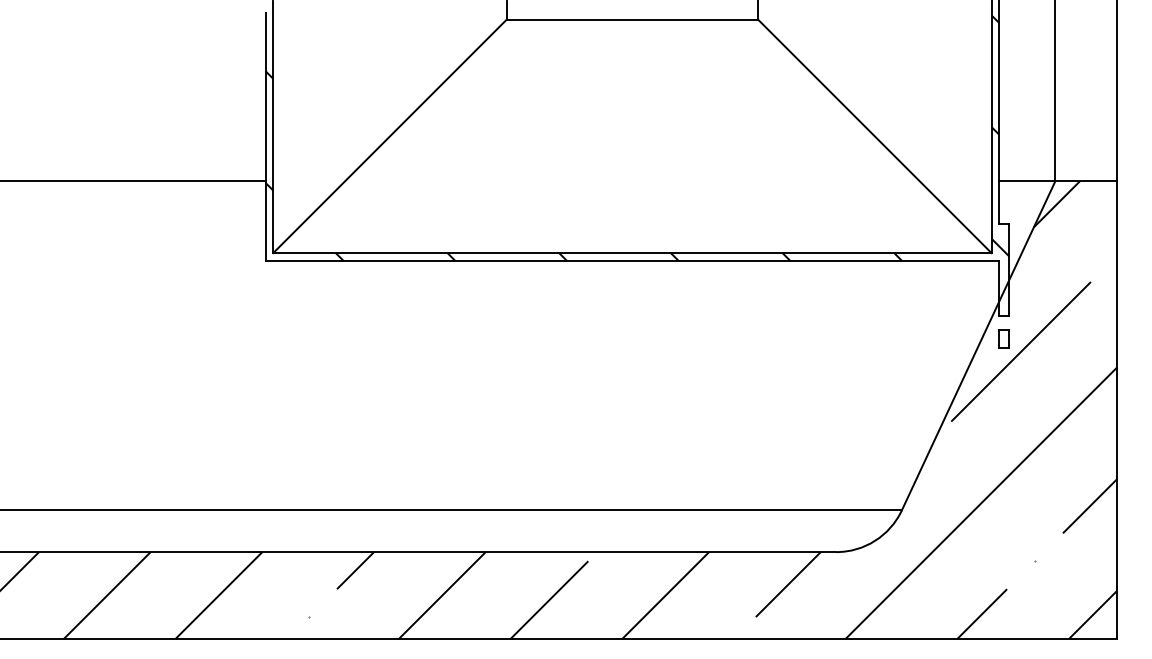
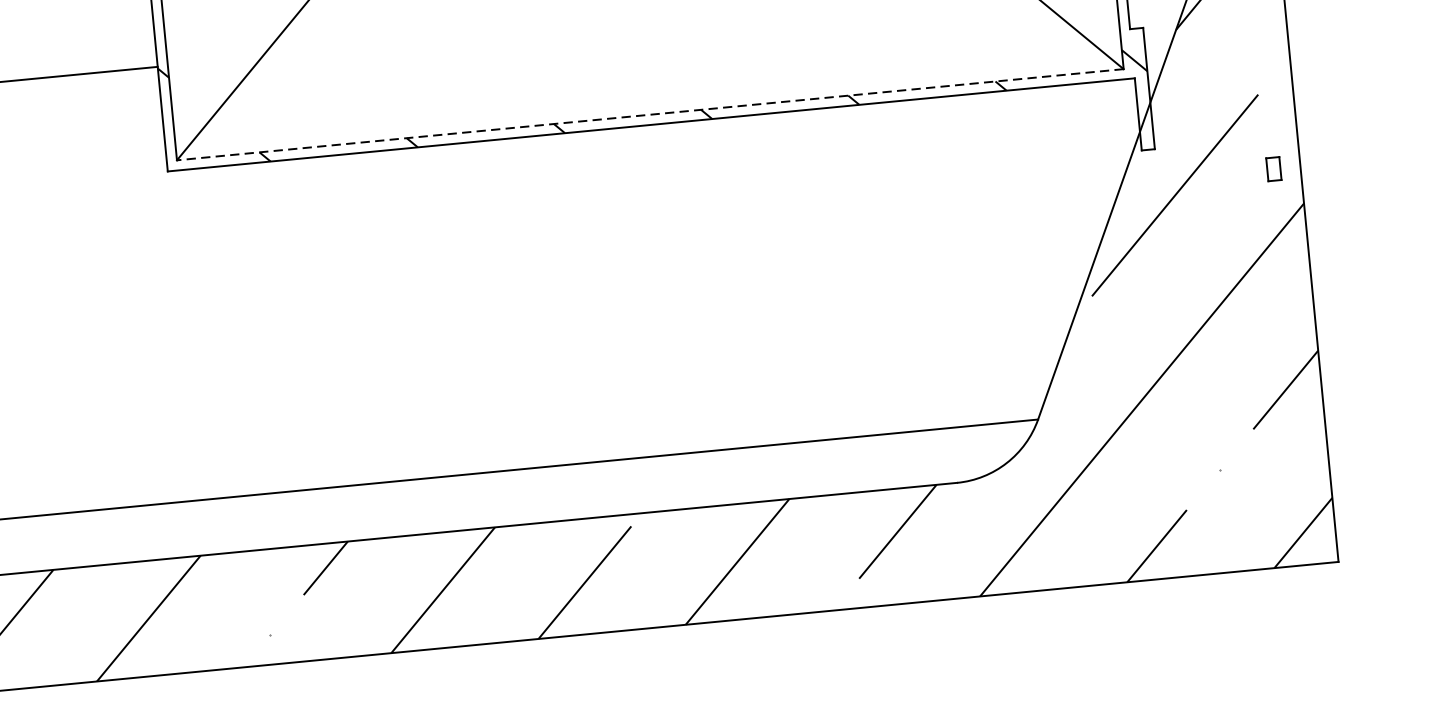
line: (631, 253) -> (649, 115), solid -> dashed
part: (1003, 338) -> (1272, 168), moved

